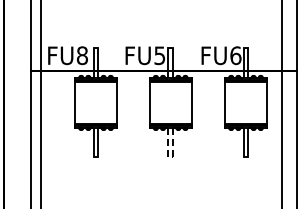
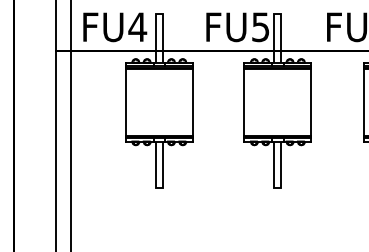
text: (82, 55) -> (137, 26), FU8 -> FU4
line: (171, 156) -> (279, 187), dashed -> solid

